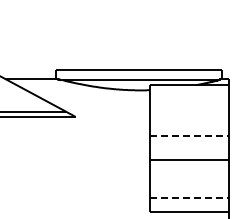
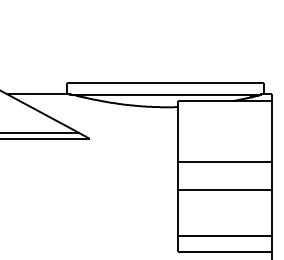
line: (189, 136) -> (225, 162), dashed -> solid
line: (189, 198) -> (225, 235), dashed -> solid

